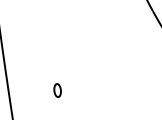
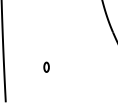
part: (57, 89) -> (46, 66), moved

